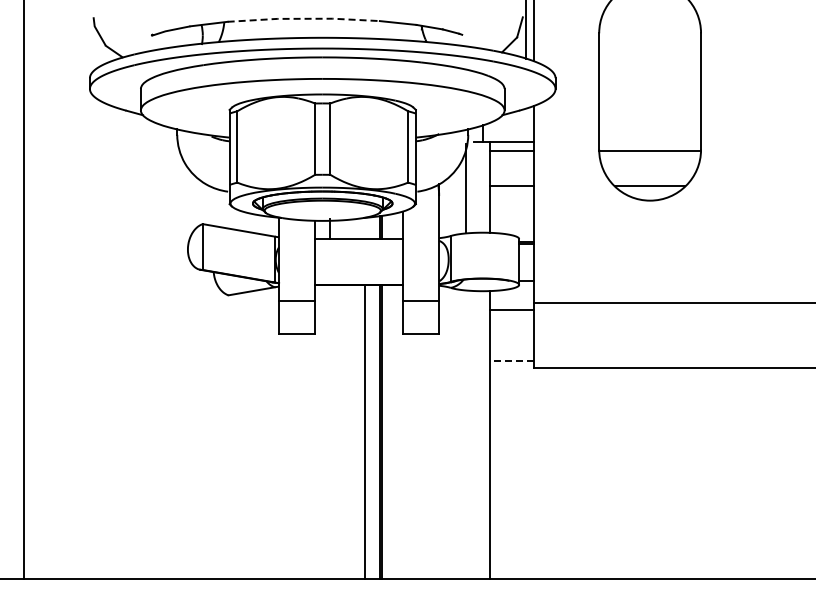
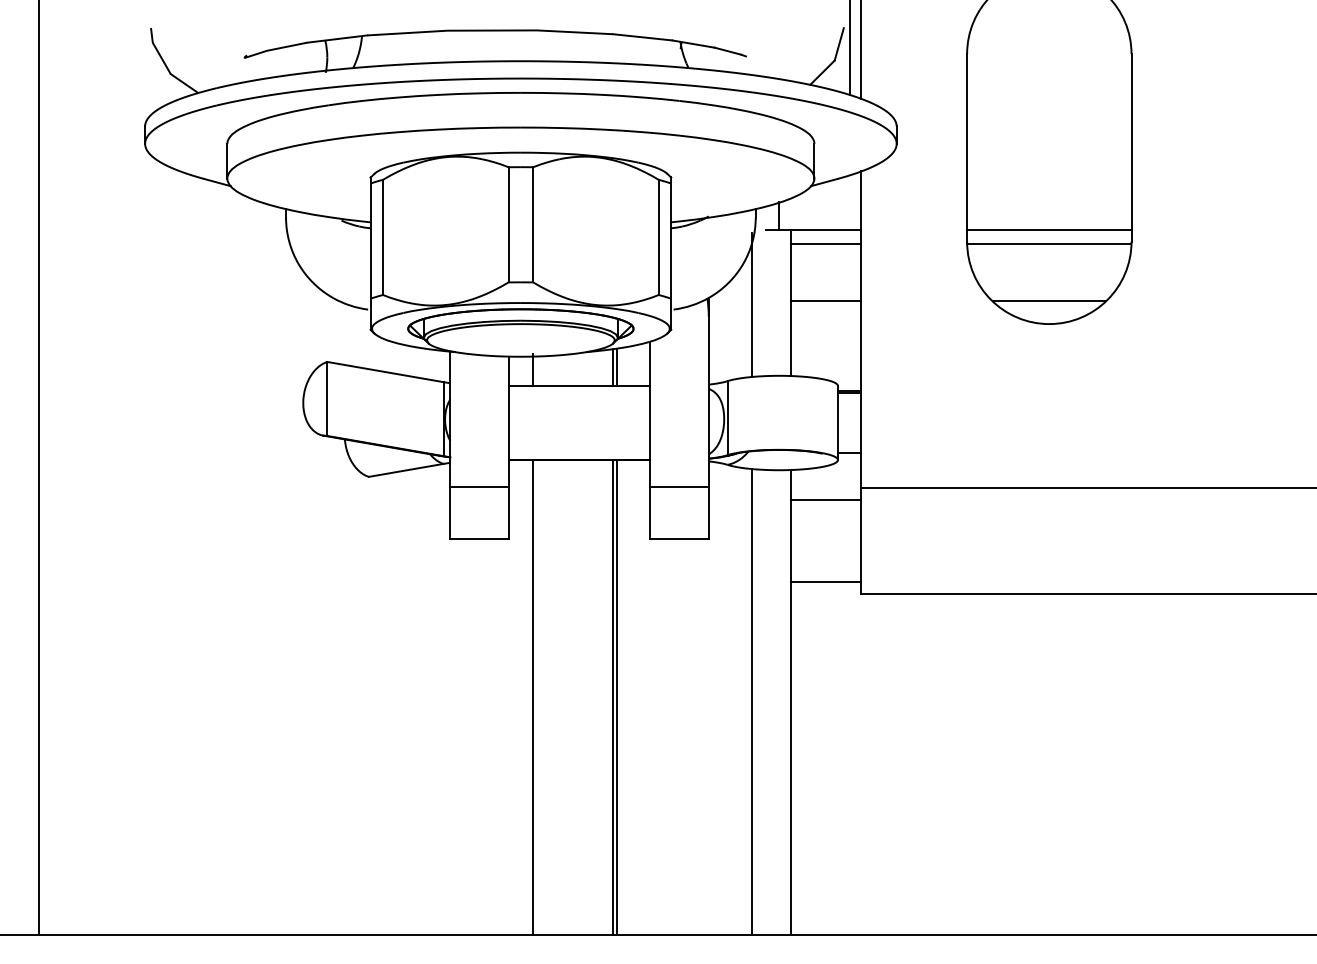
line: (303, 18) -> (489, 30), dashed -> solid
line: (650, 142) -> (1049, 230), added
line: (511, 360) -> (825, 582), dashed -> solid
line: (365, 431) -> (533, 696), moved
line: (465, 434) -> (751, 701), added

